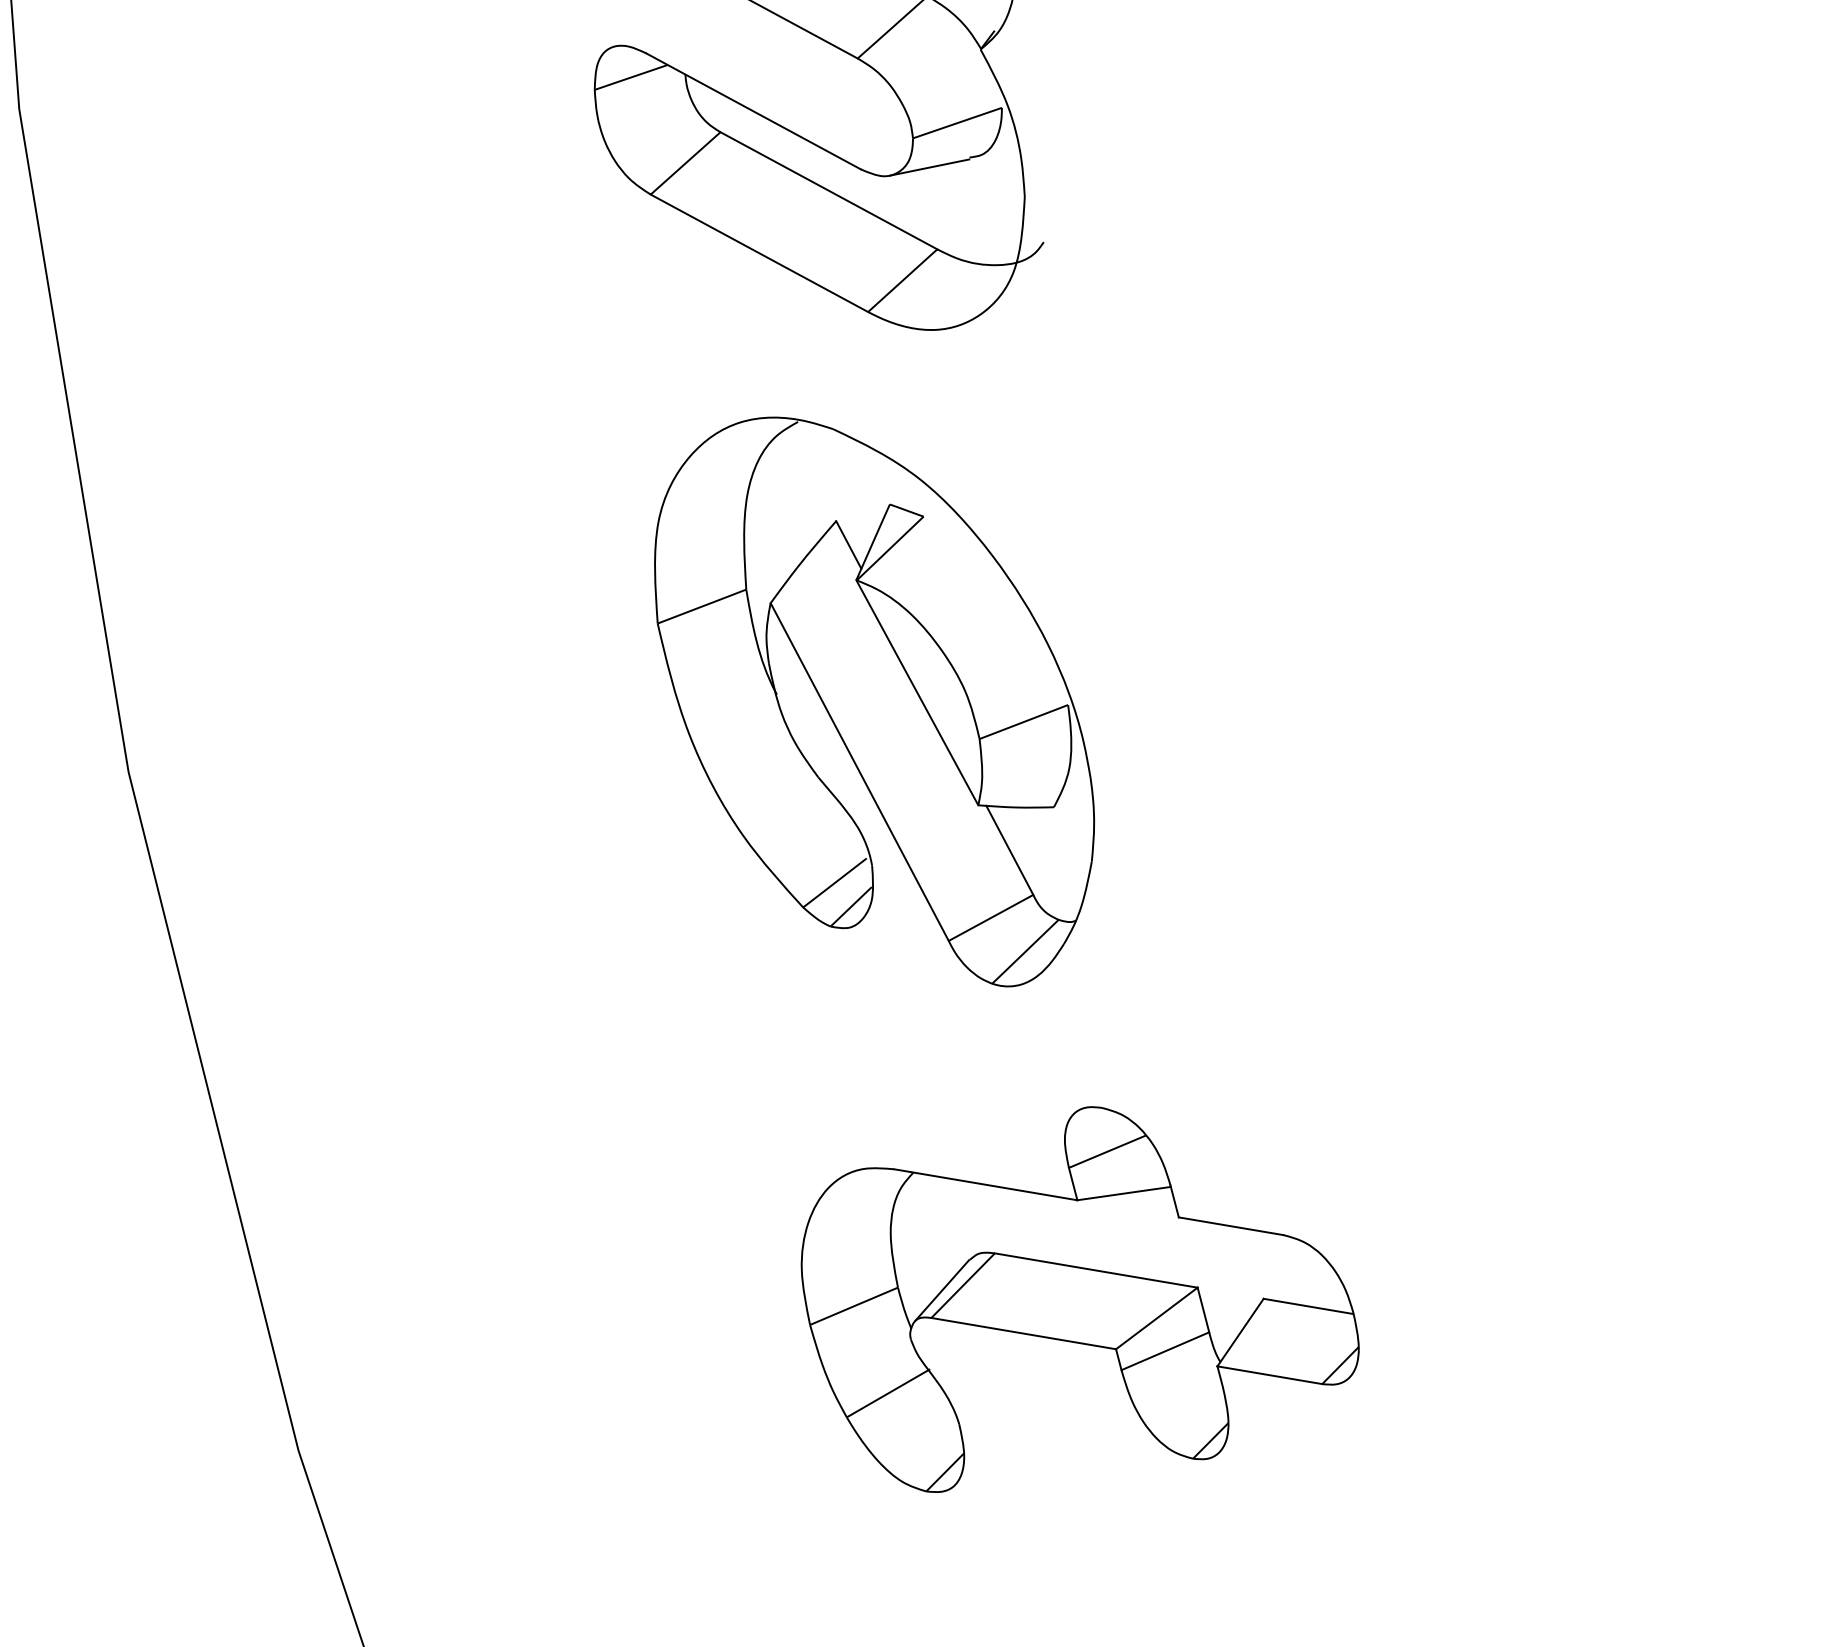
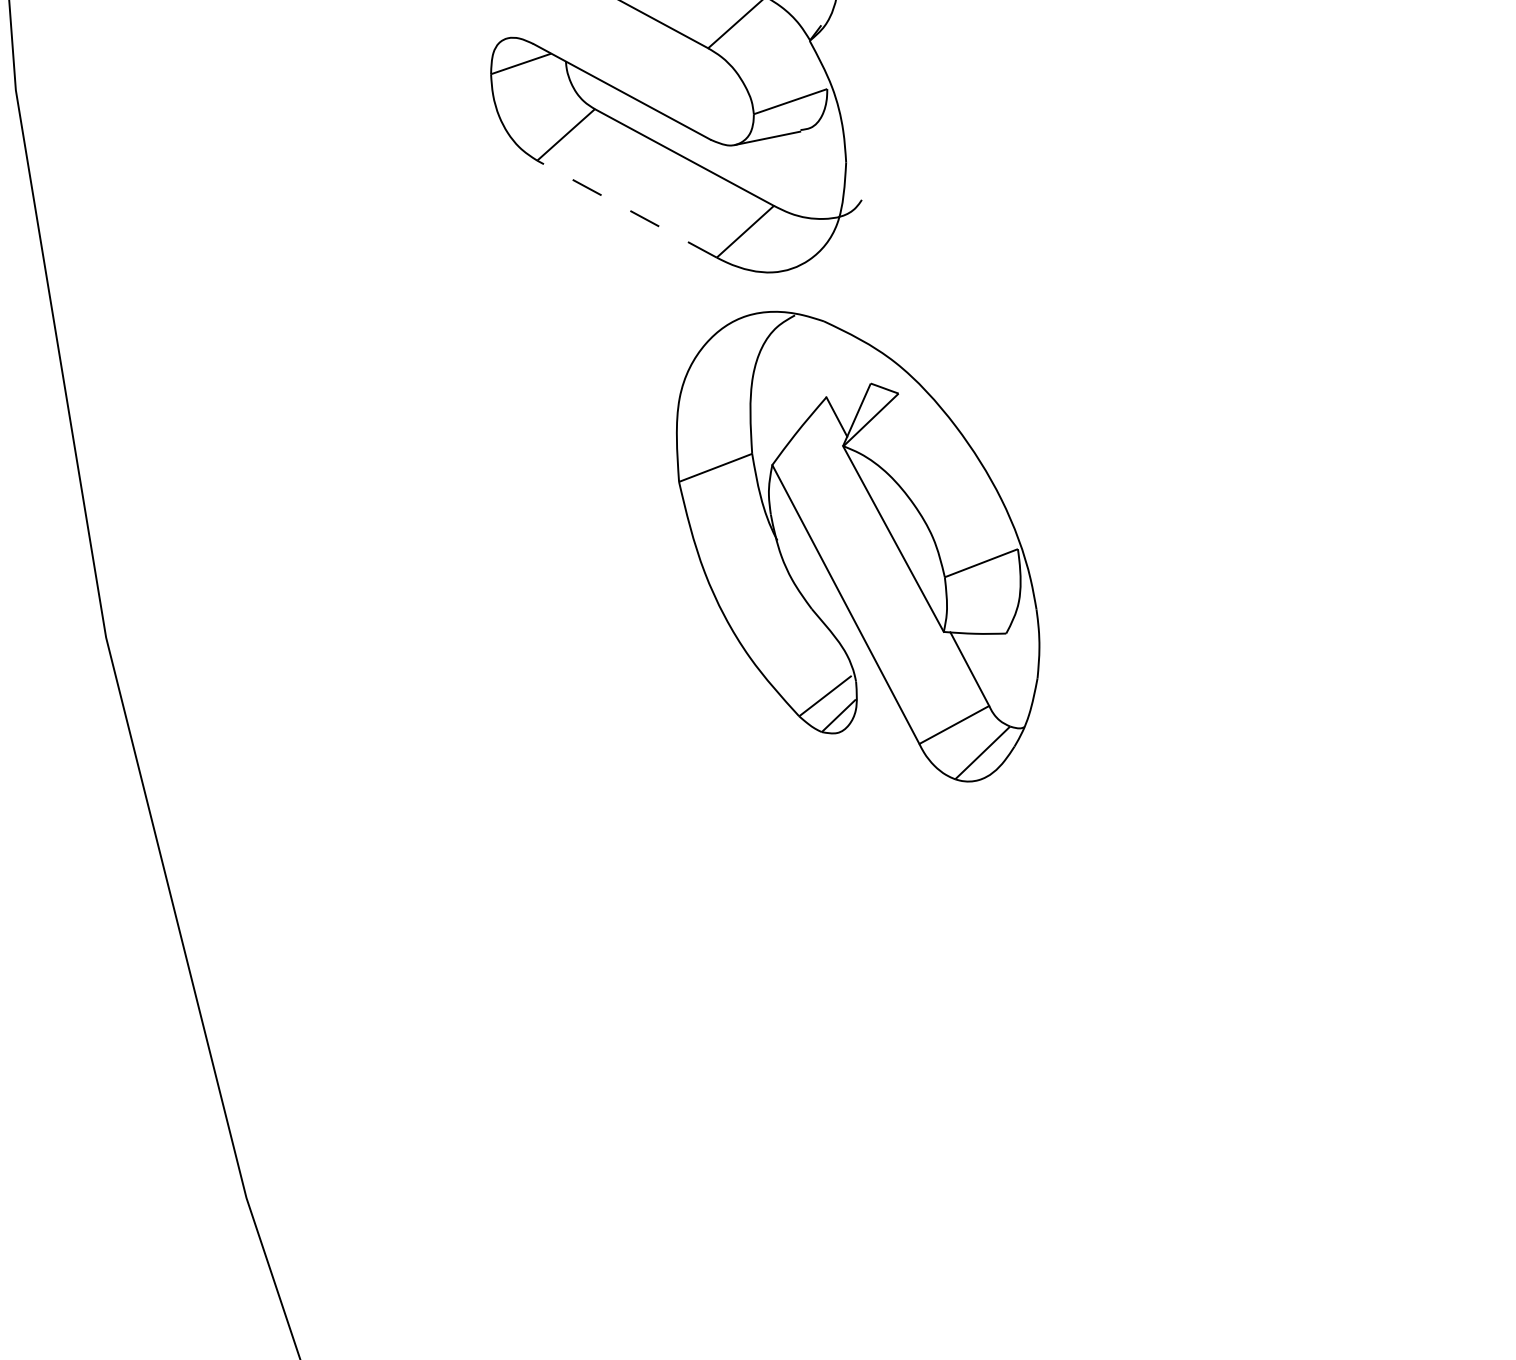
line: (758, 252) -> (626, 208), solid -> dashed
part: (875, 701) -> (858, 546), moved
part: (1079, 1298) -> (891, 1072), removed

